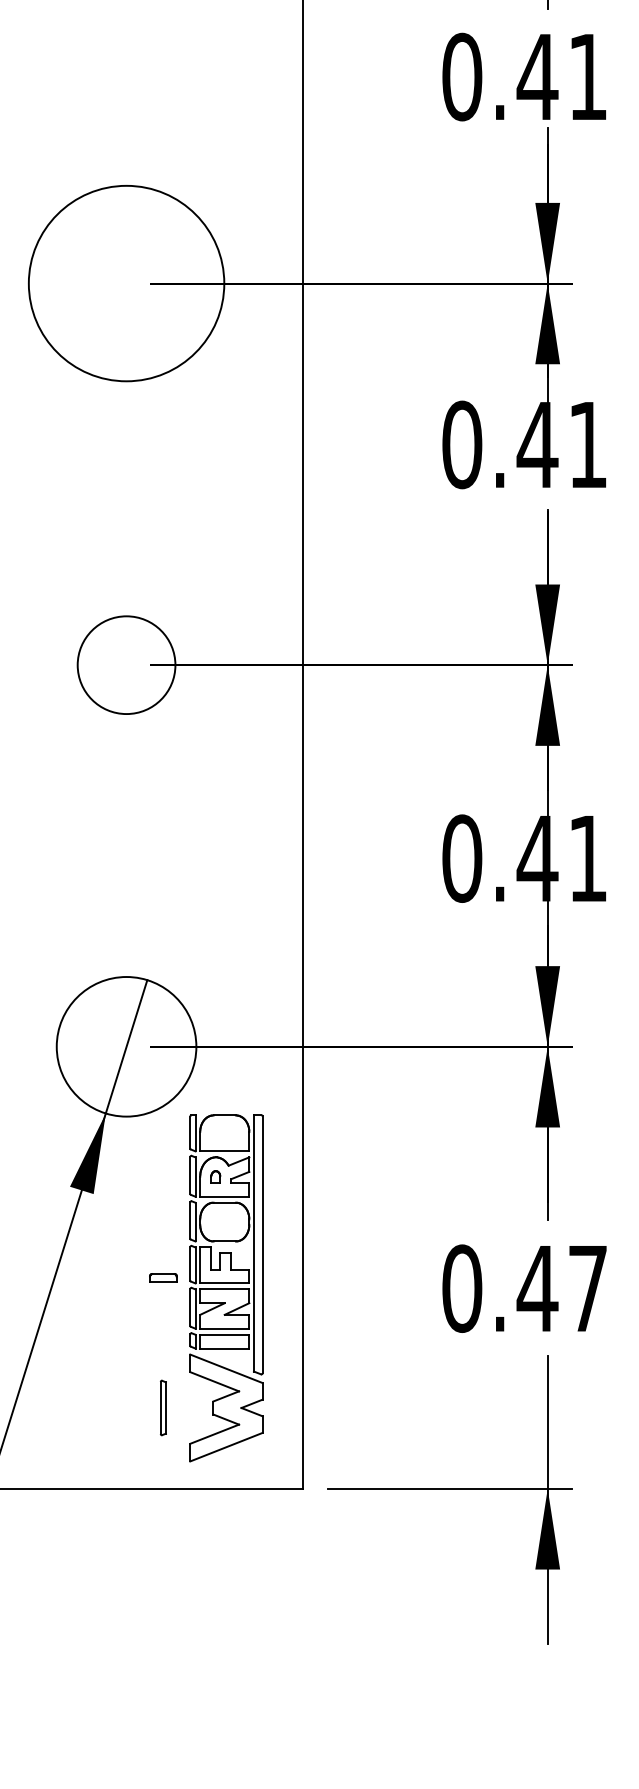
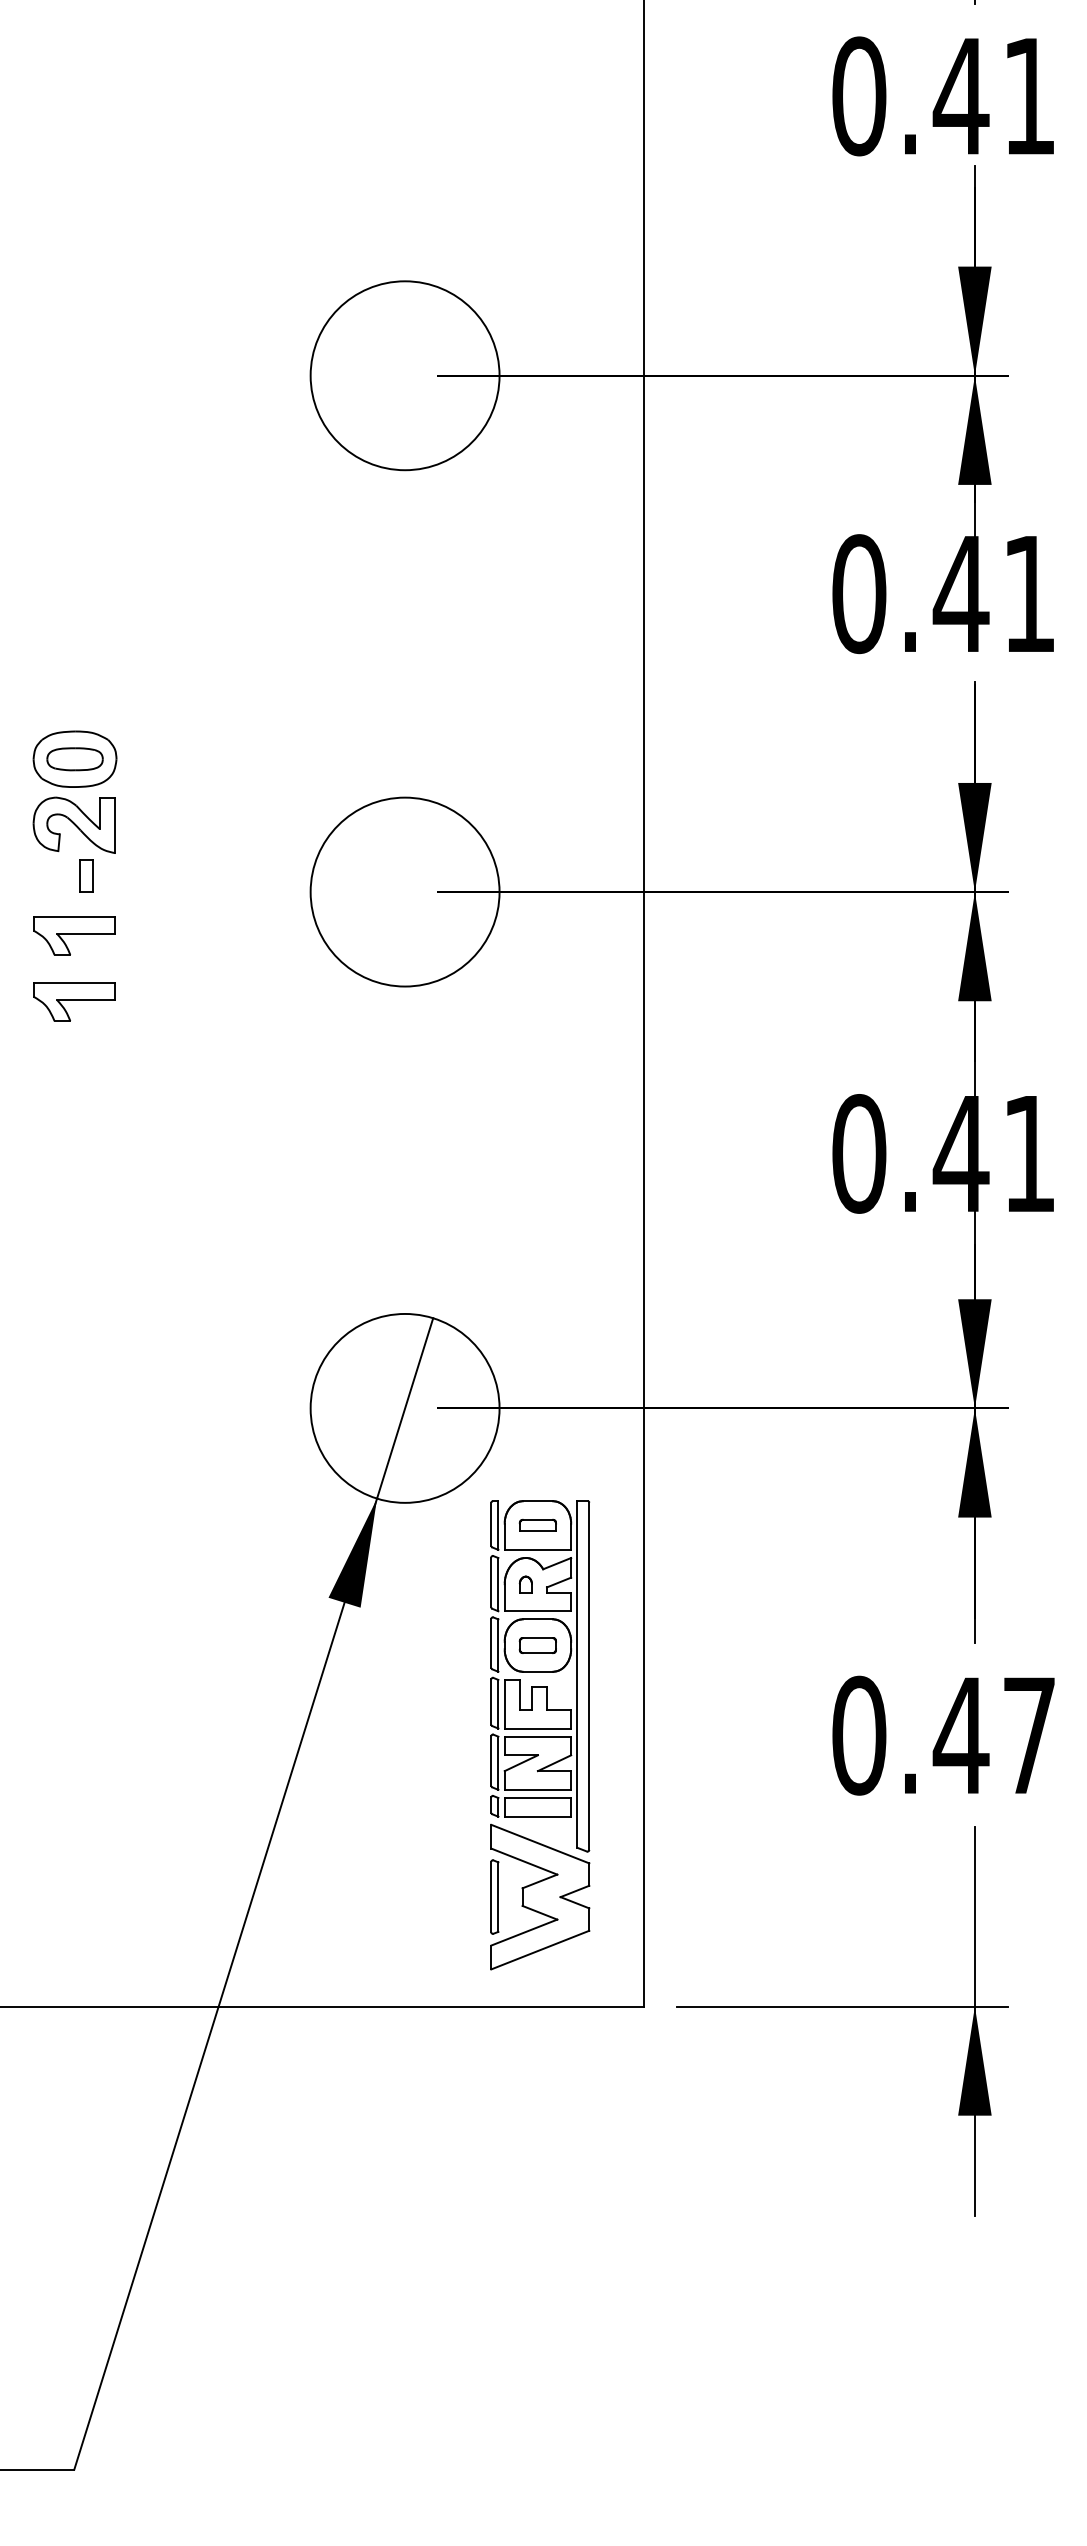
circle: (126, 283) -> (404, 375), size x0.71
circle: (126, 664) -> (404, 891), size x1.43
part: (224, 1222) -> (537, 1645), added
part: (163, 1277) -> (537, 1524), moved
part: (163, 1407) -> (494, 1896), moved

